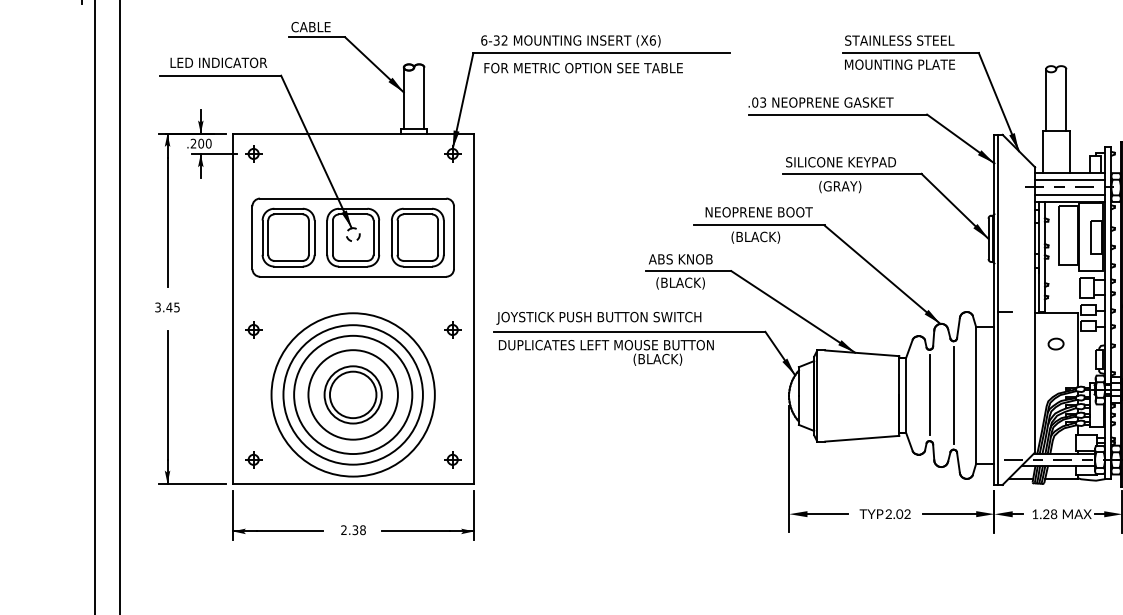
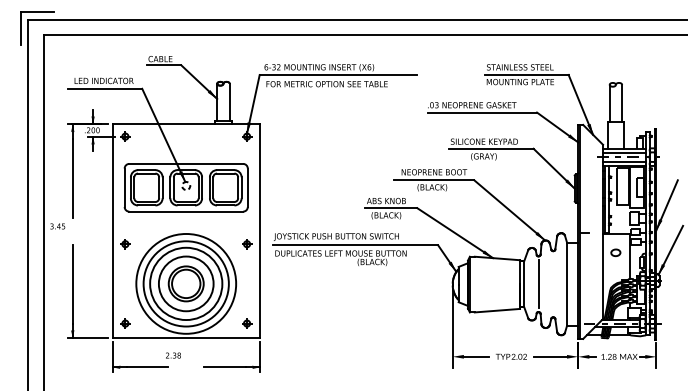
text: (167, 307) -> (57, 226), moved
line: (954, 394) -> (553, 283), removed
text: (353, 530) -> (173, 355), moved

